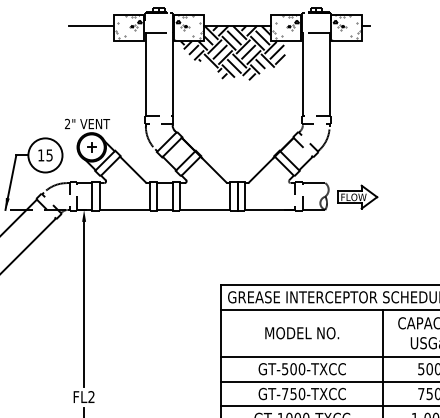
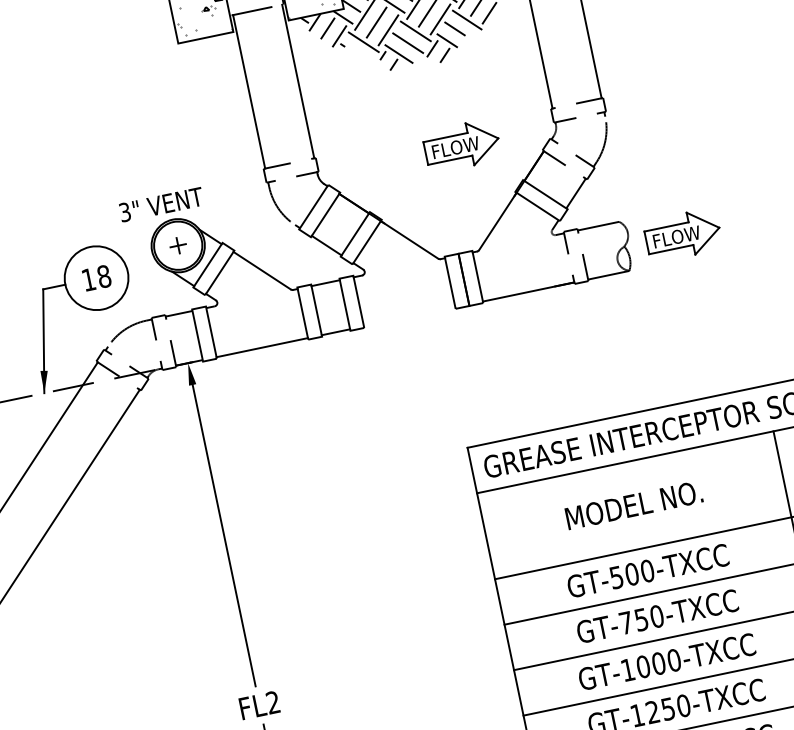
line: (90, 25) -> (129, 23), removed
text: (67, 124) -> (125, 213), 2" -> 3"
part: (251, 125) -> (462, 144), added
text: (49, 155) -> (104, 276), 15 -> 18
line: (205, 209) -> (409, 315), removed

